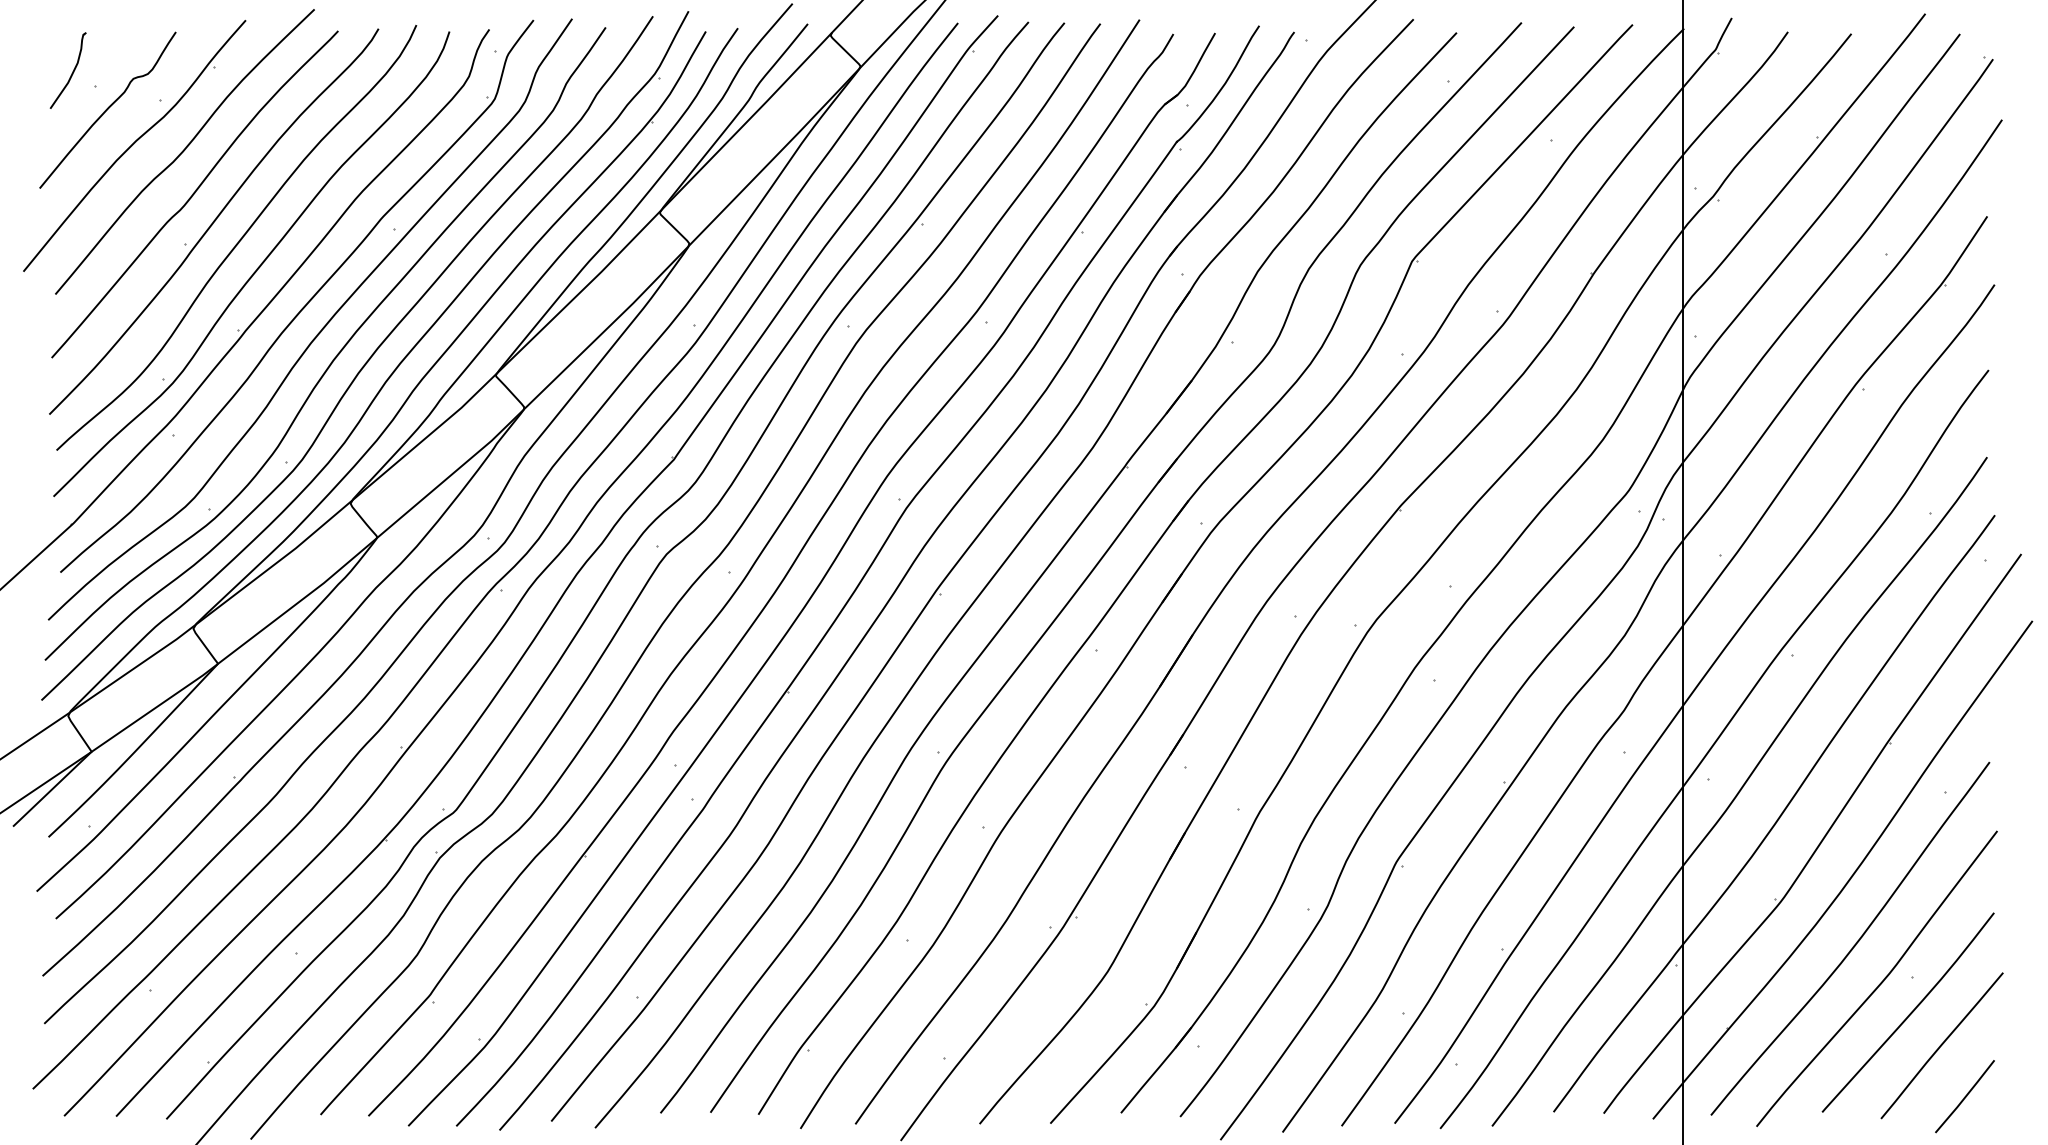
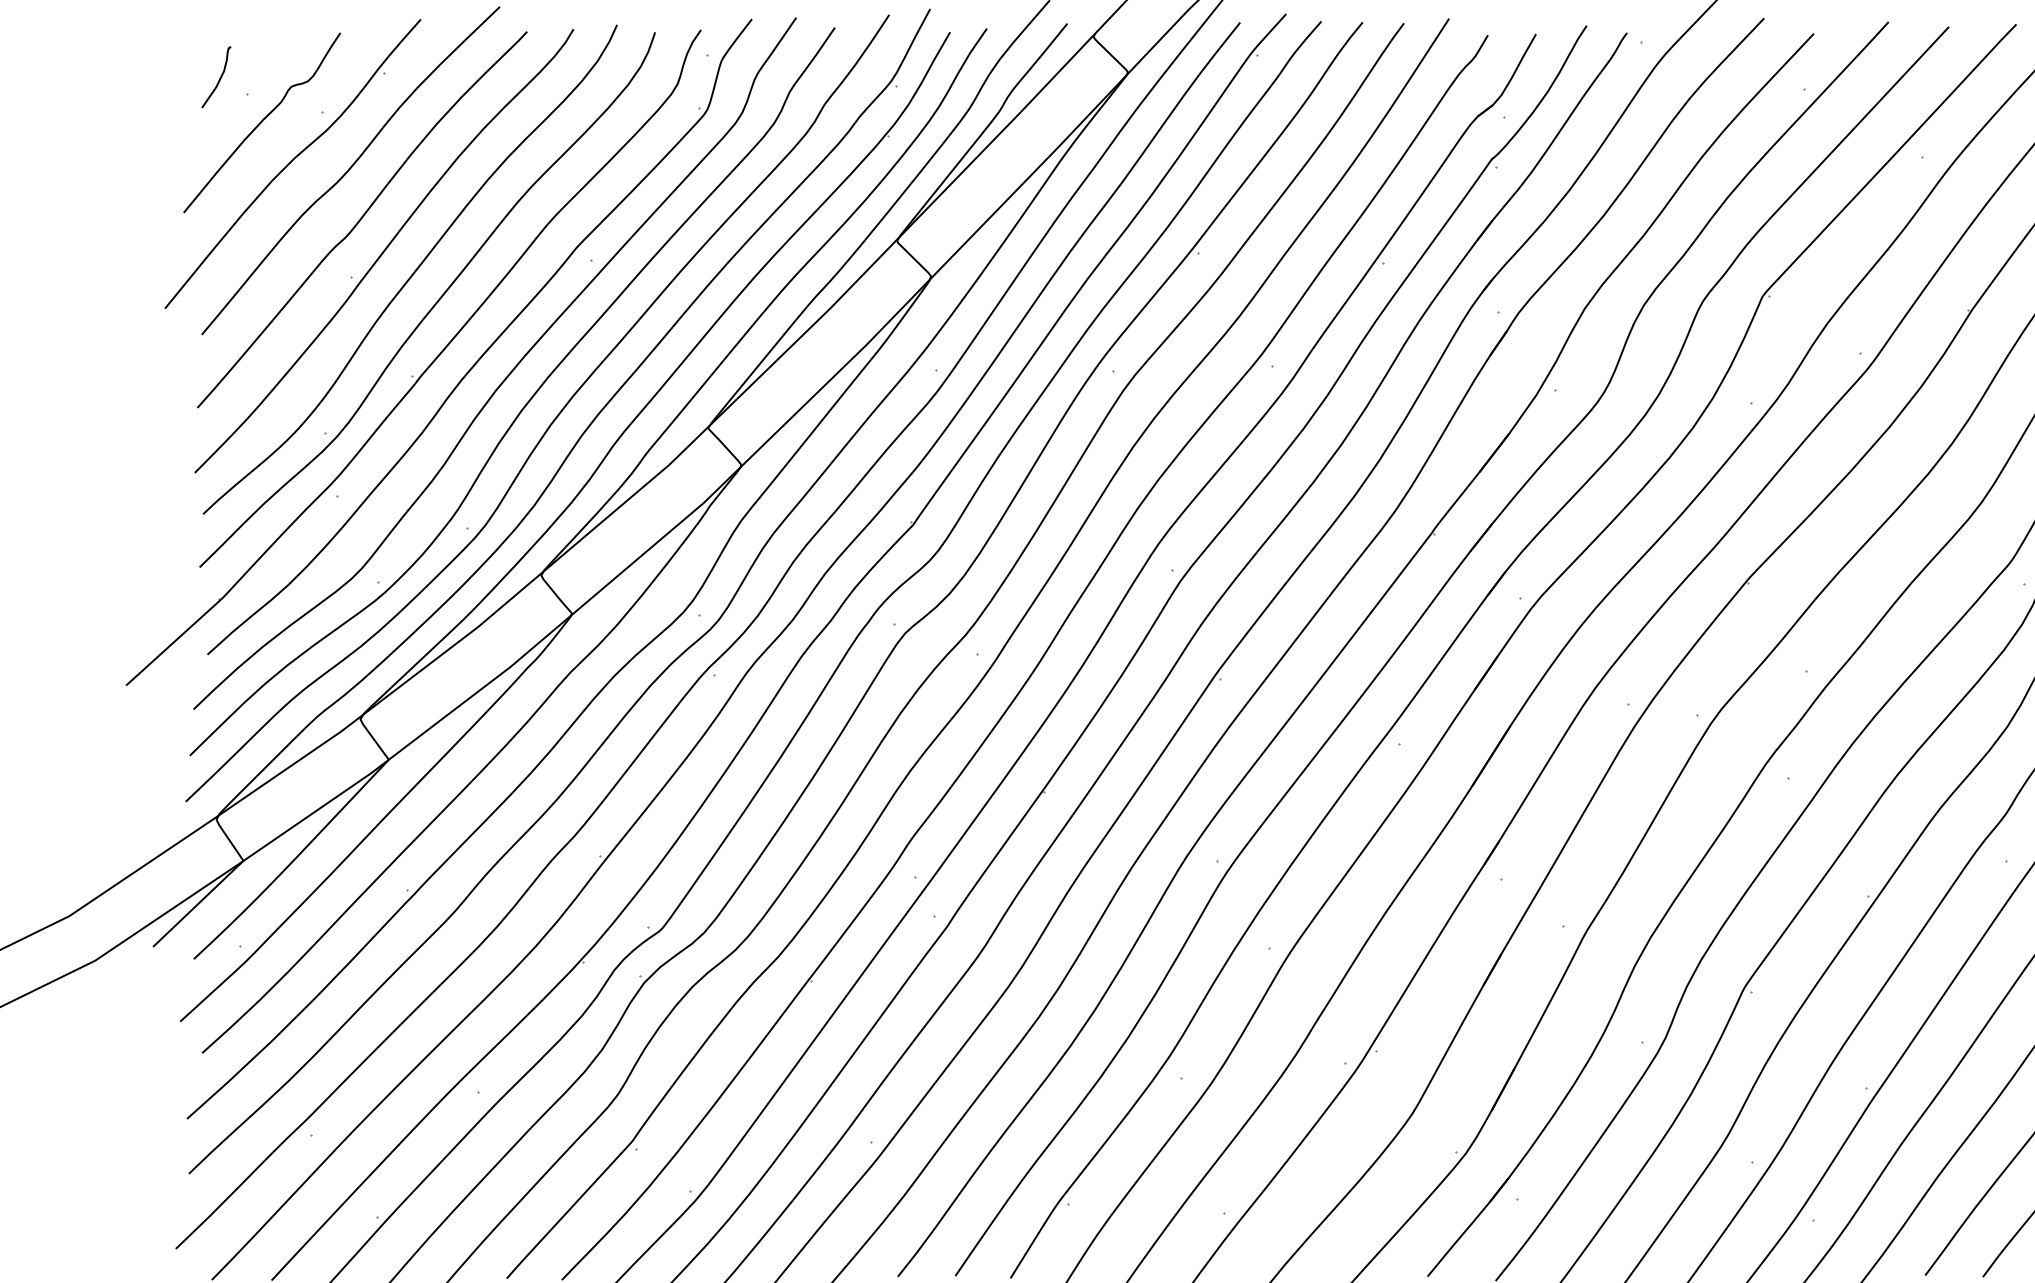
part: (67, 70) -> (215, 77), size x0.7

